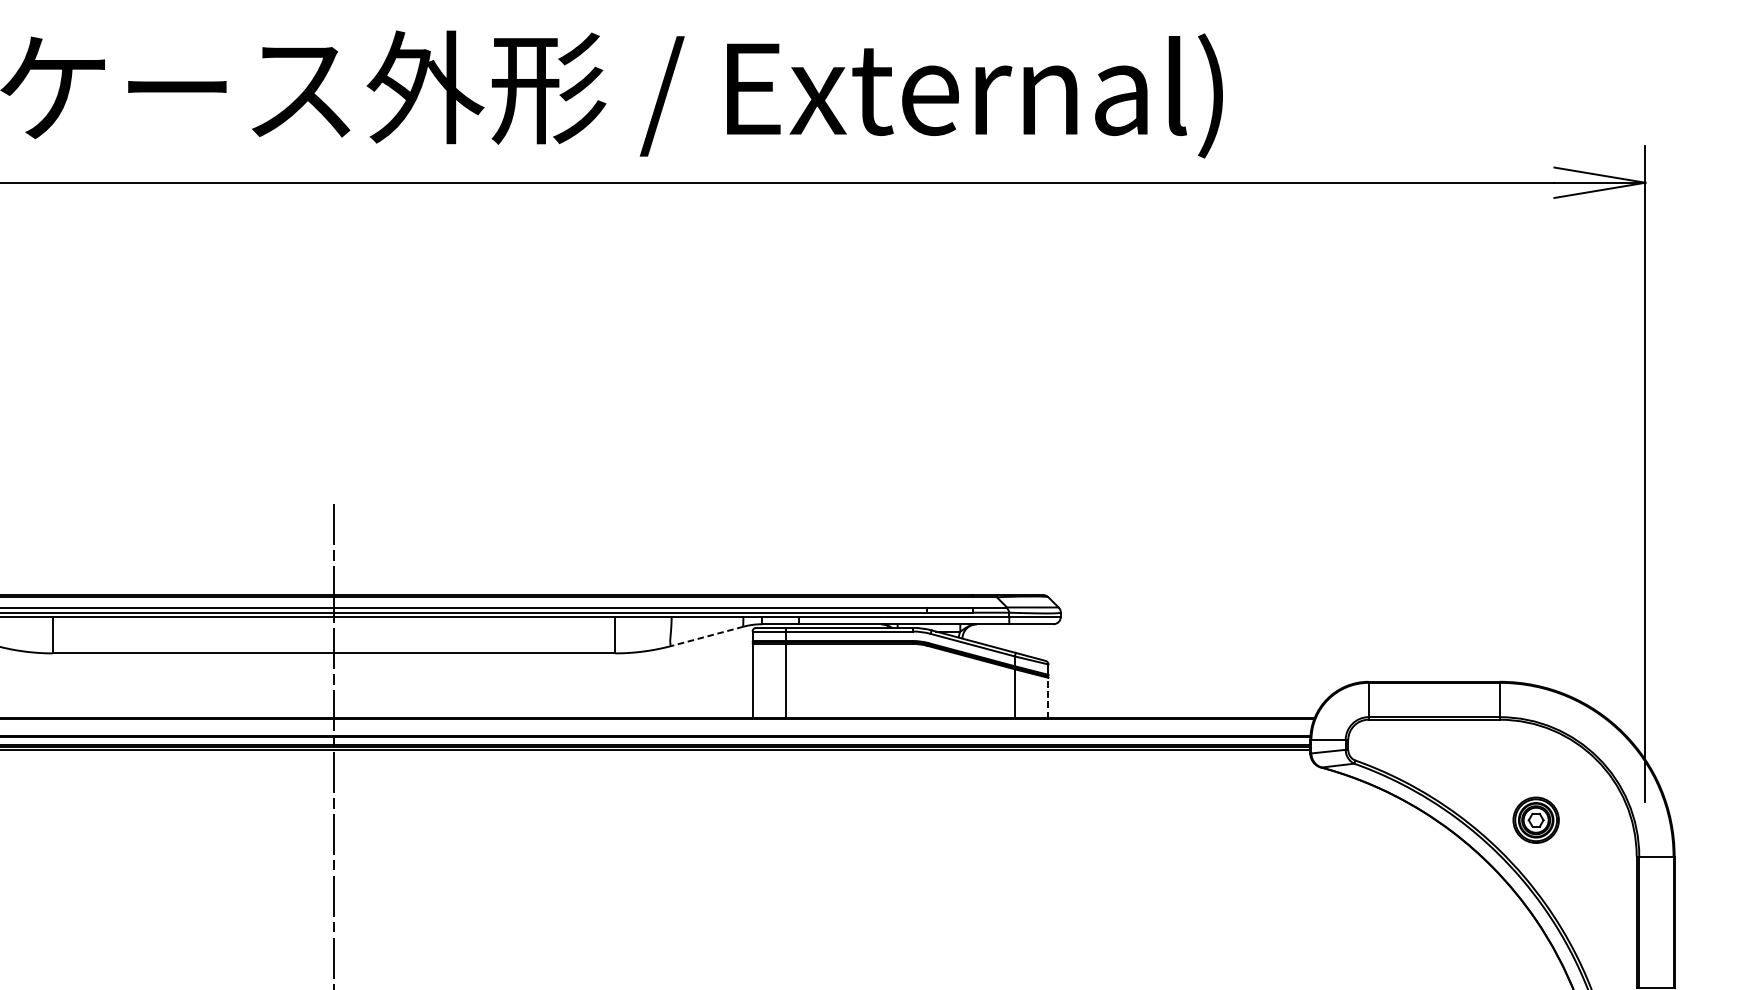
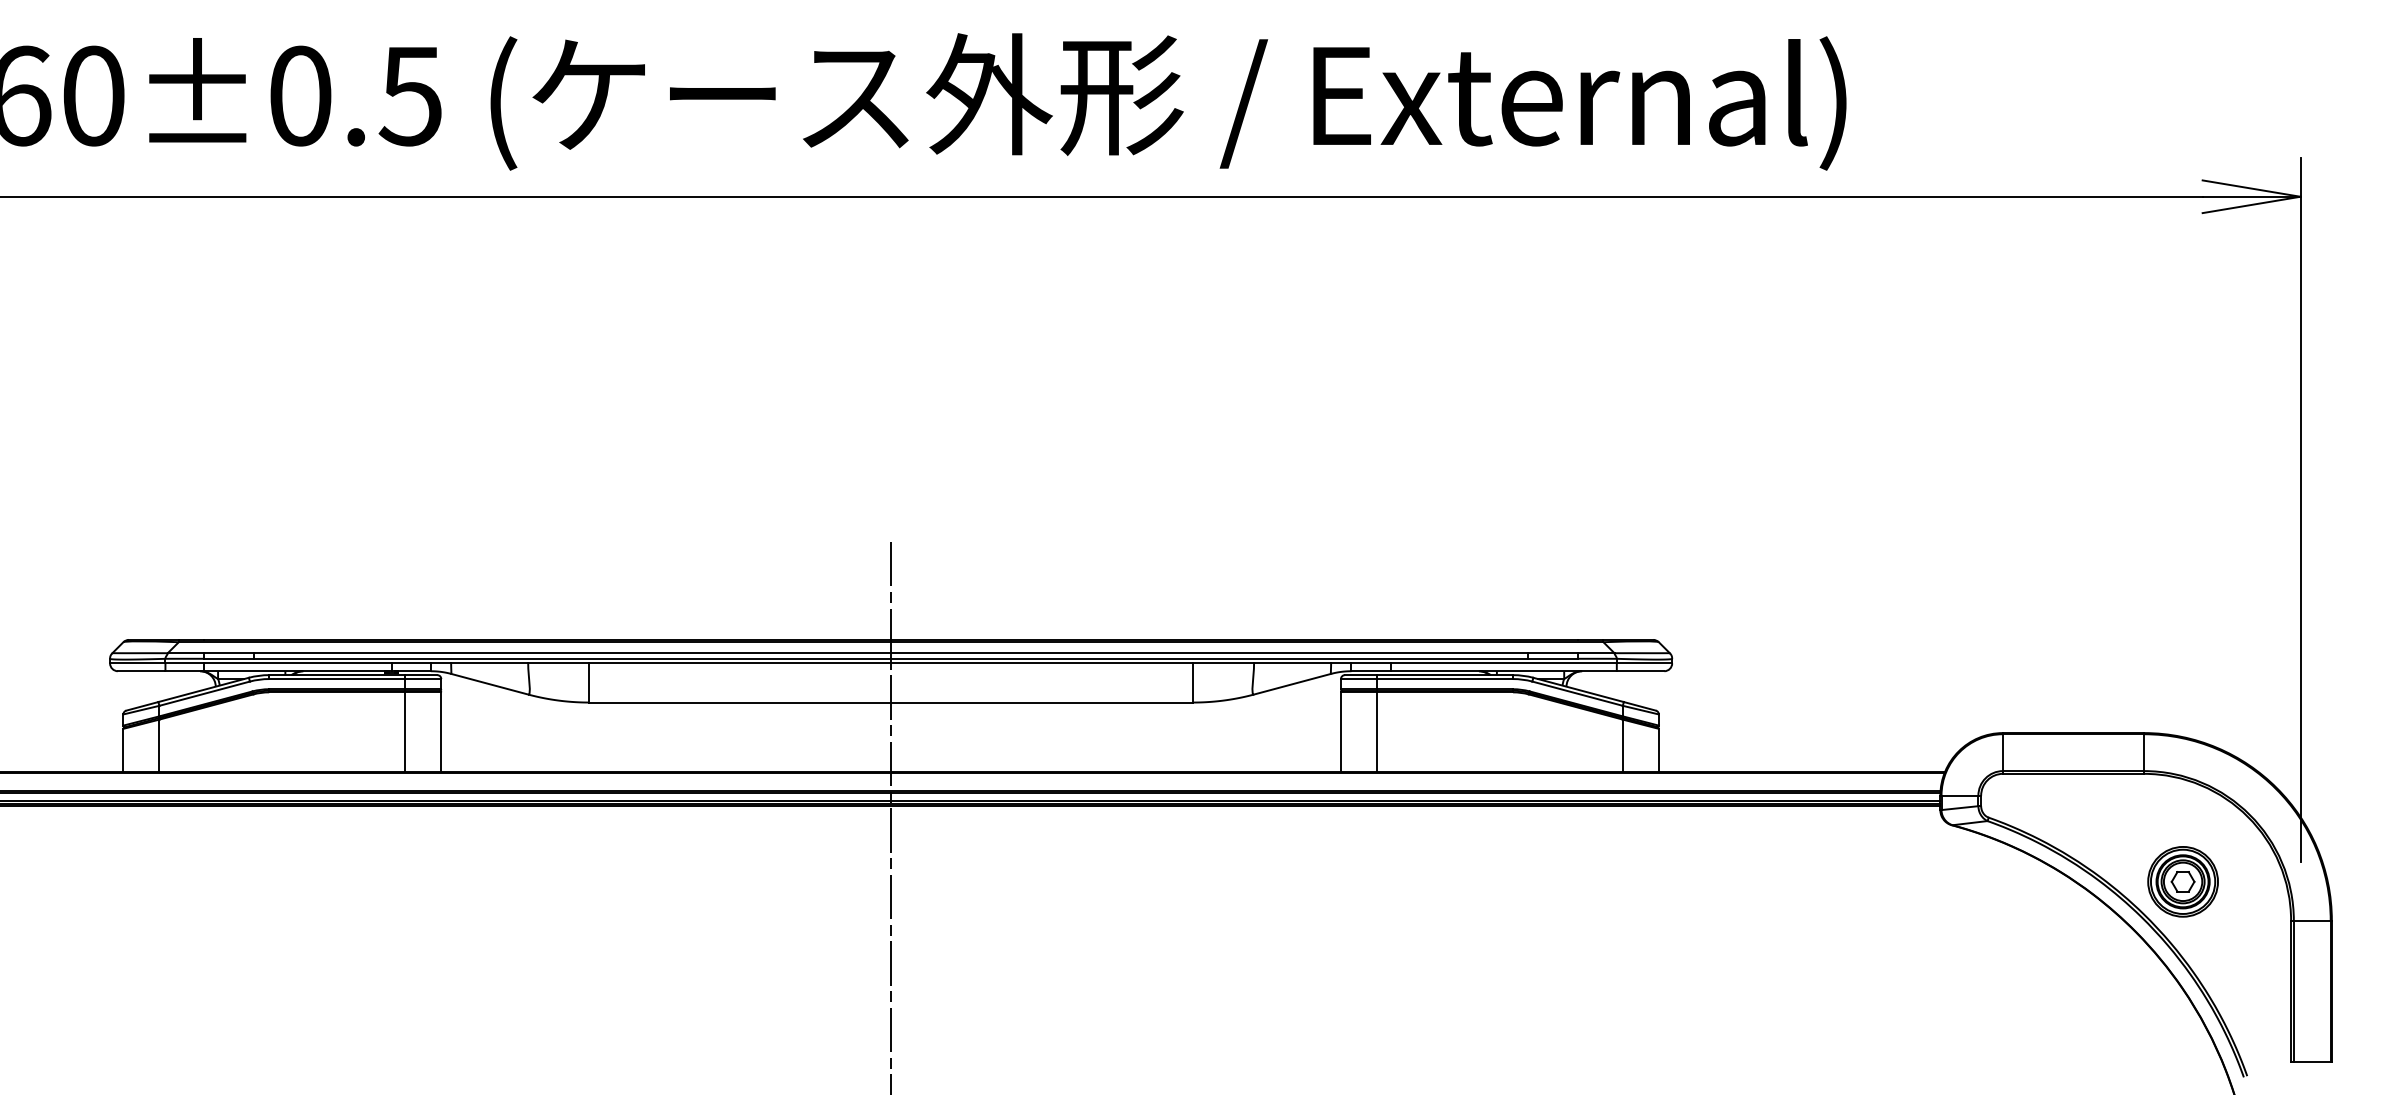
line: (707, 636) -> (1292, 684), dashed -> solid
line: (1048, 698) -> (1658, 750), dashed -> solid
part: (1535, 819) -> (2182, 881), size x1.43

